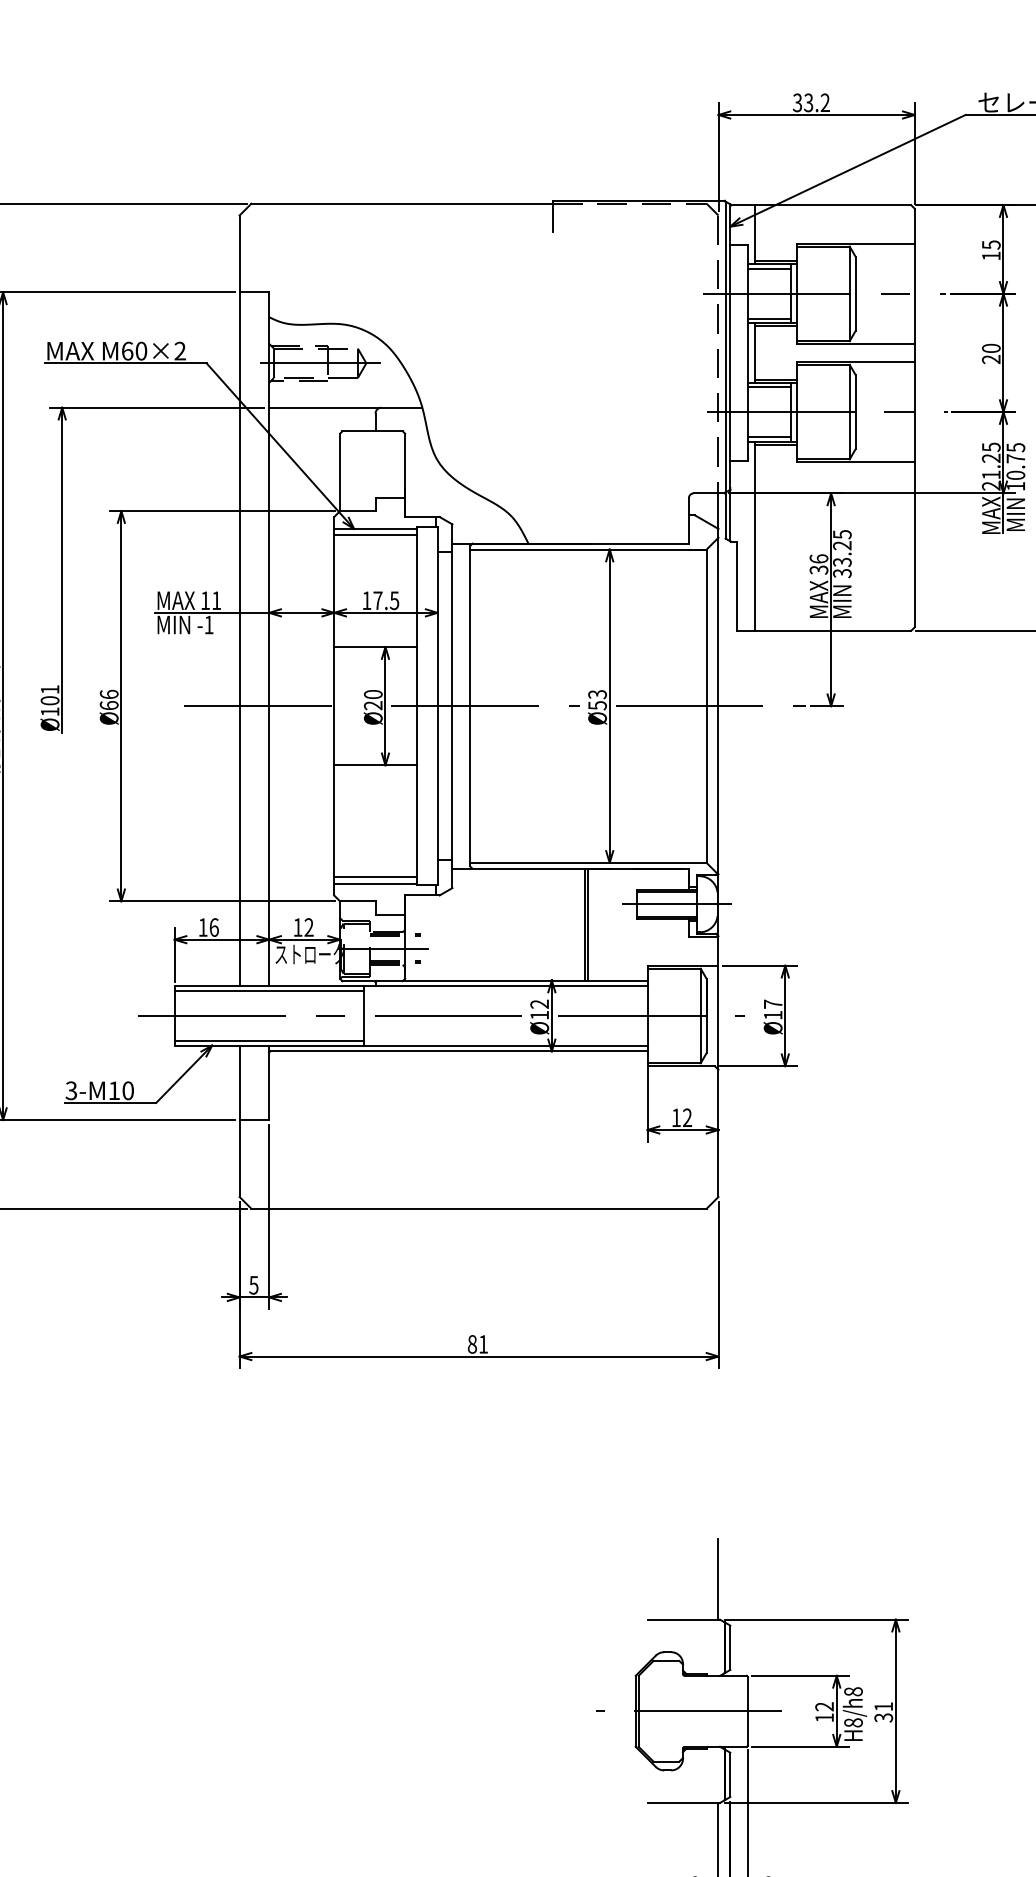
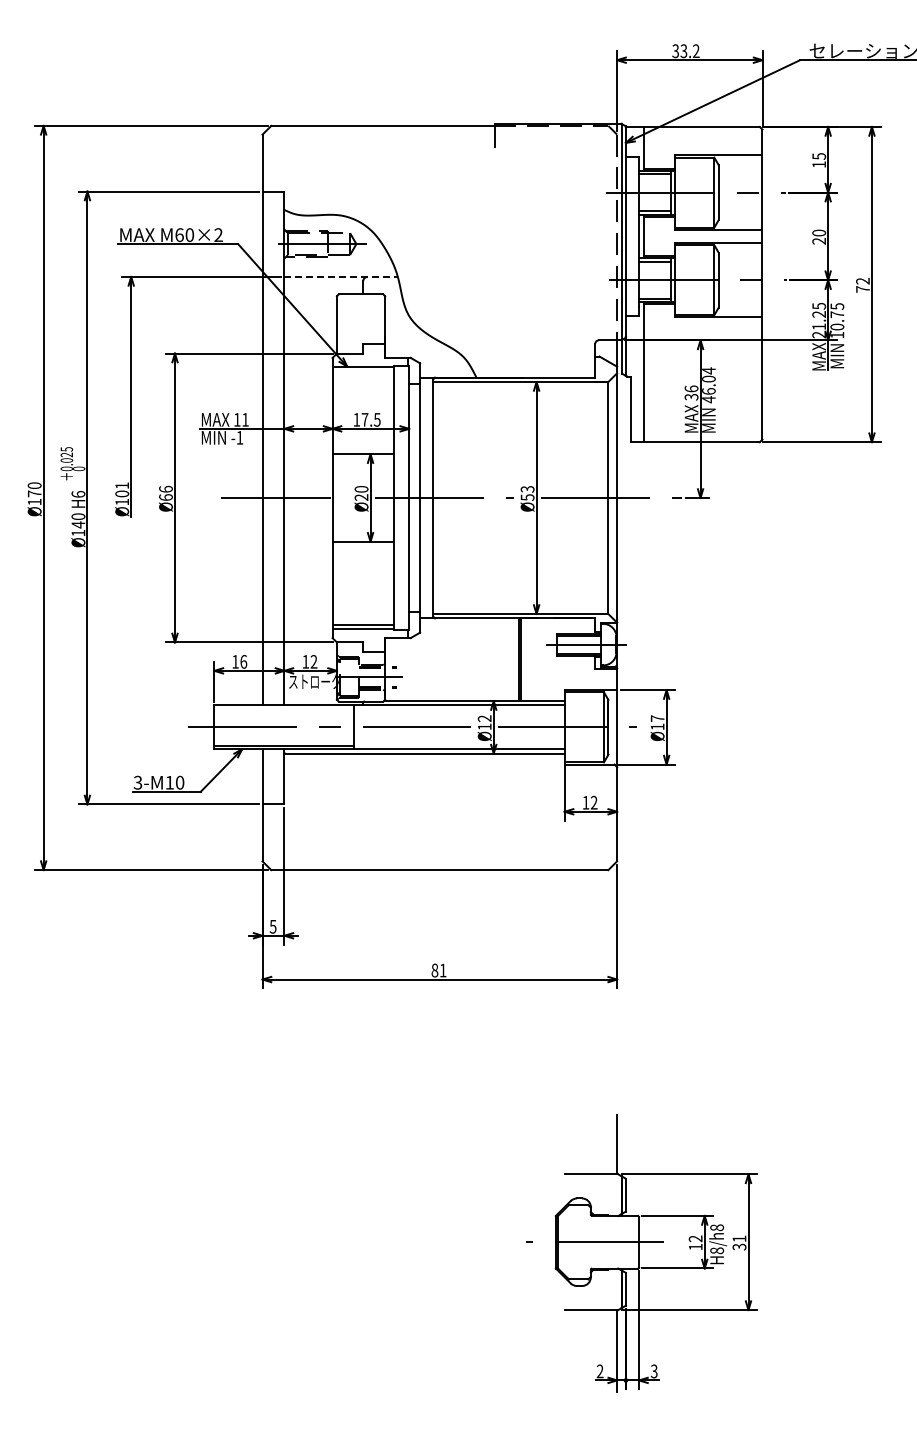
line: (346, 407) -> (341, 276), solid -> dashed
line: (374, 535) -> (362, 371), removed
text: (841, 554) -> (708, 385), 33.25 -> 46.04
line: (269, 991) -> (284, 709), removed

